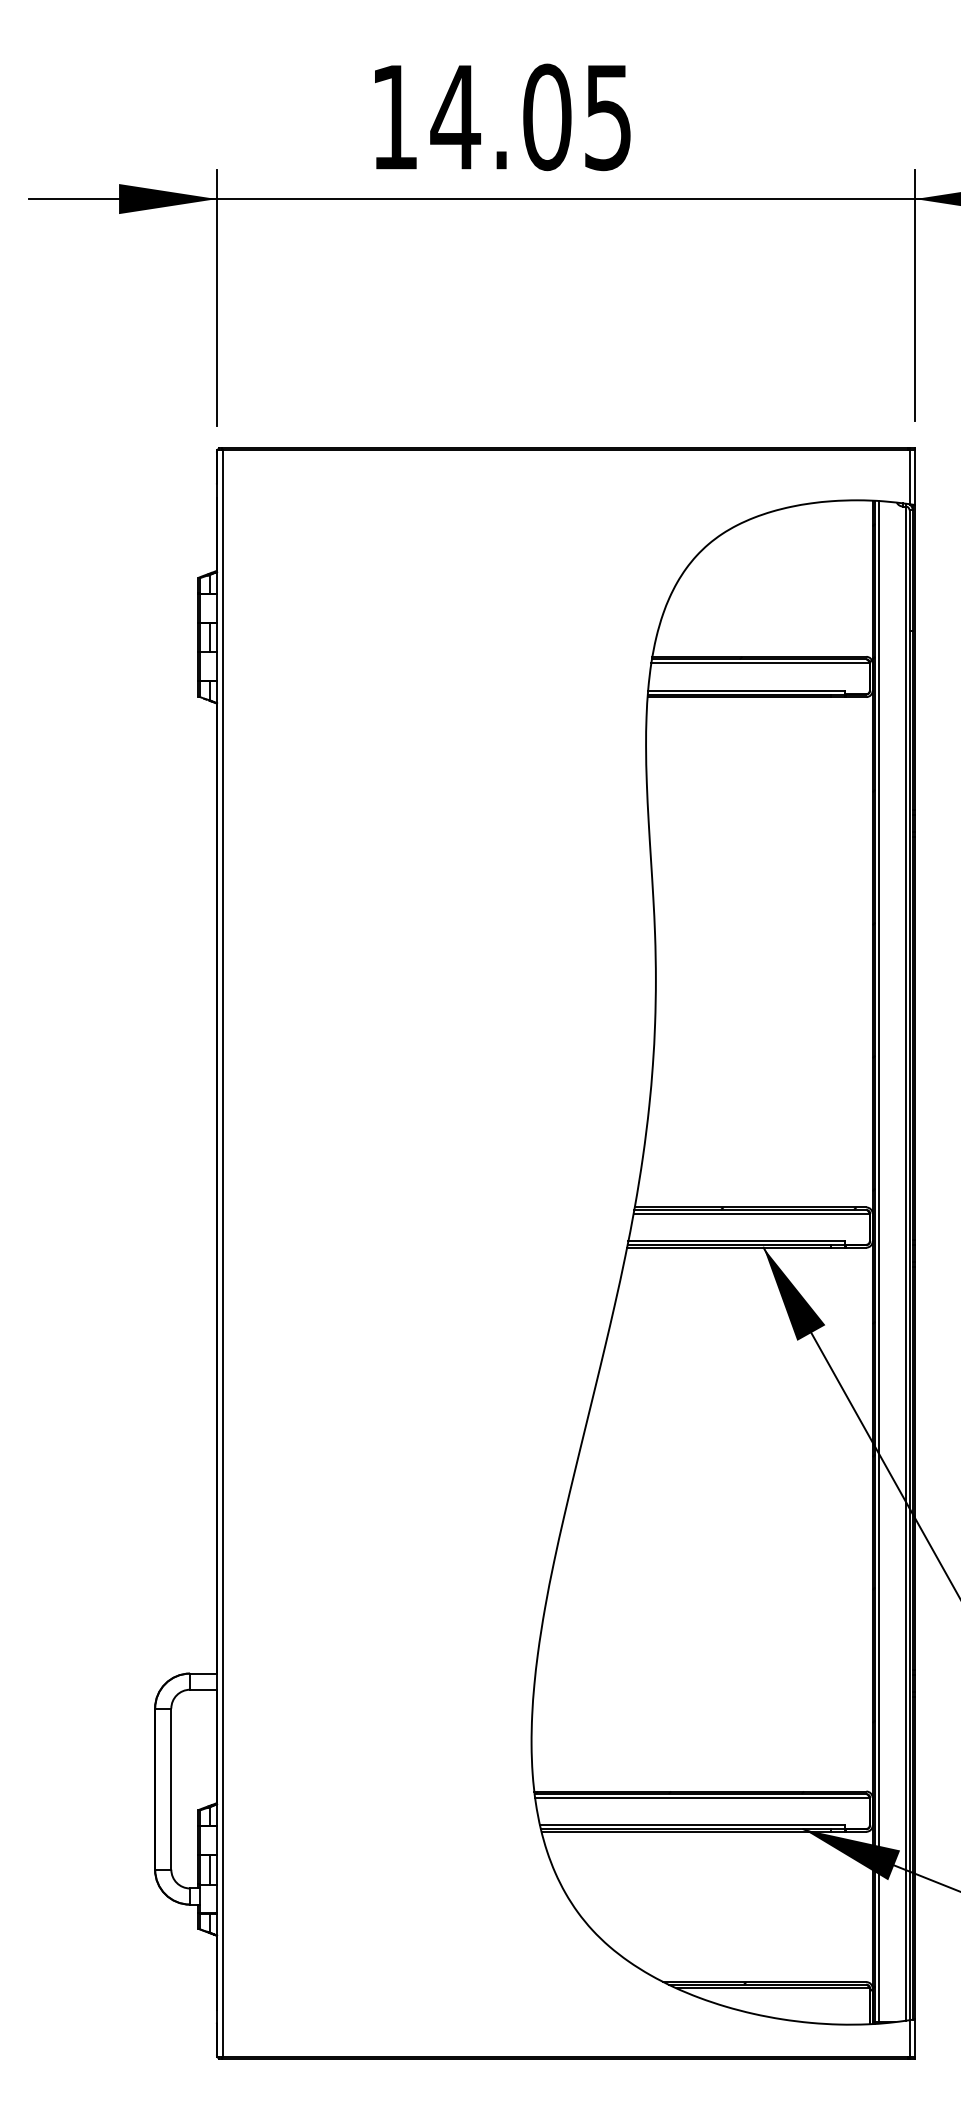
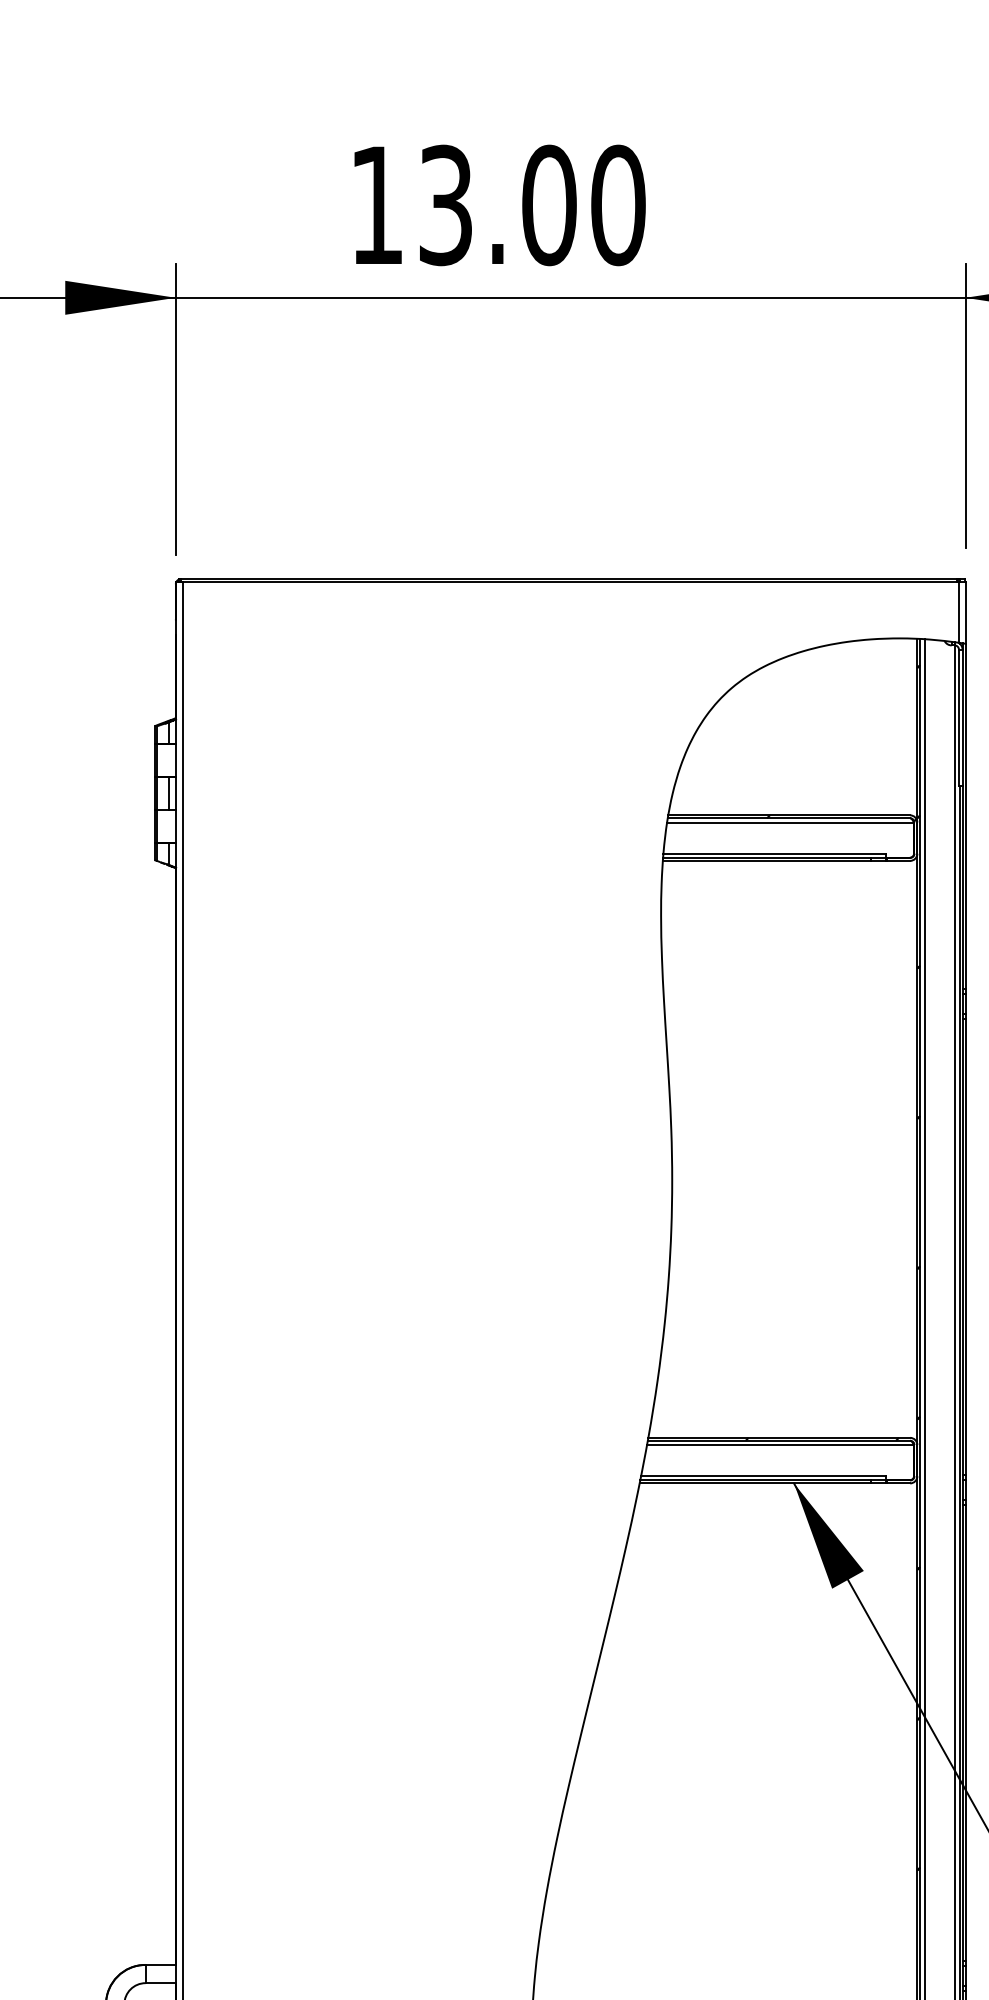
text: (531, 117) -> (531, 205), 14.05 -> 13.00

